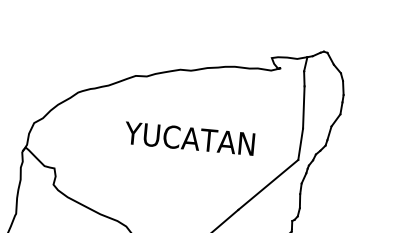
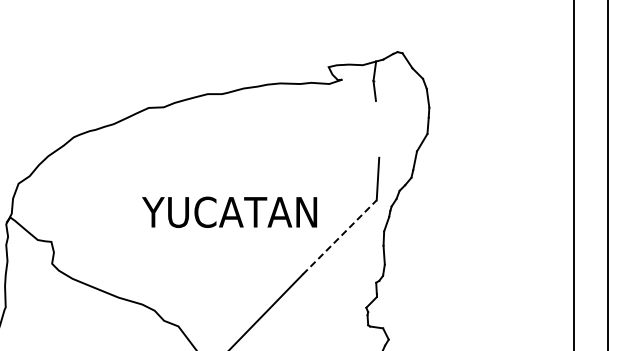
line: (303, 106) -> (377, 128), removed
text: (189, 138) -> (229, 211), moved
line: (268, 185) -> (340, 237), solid -> dashed

